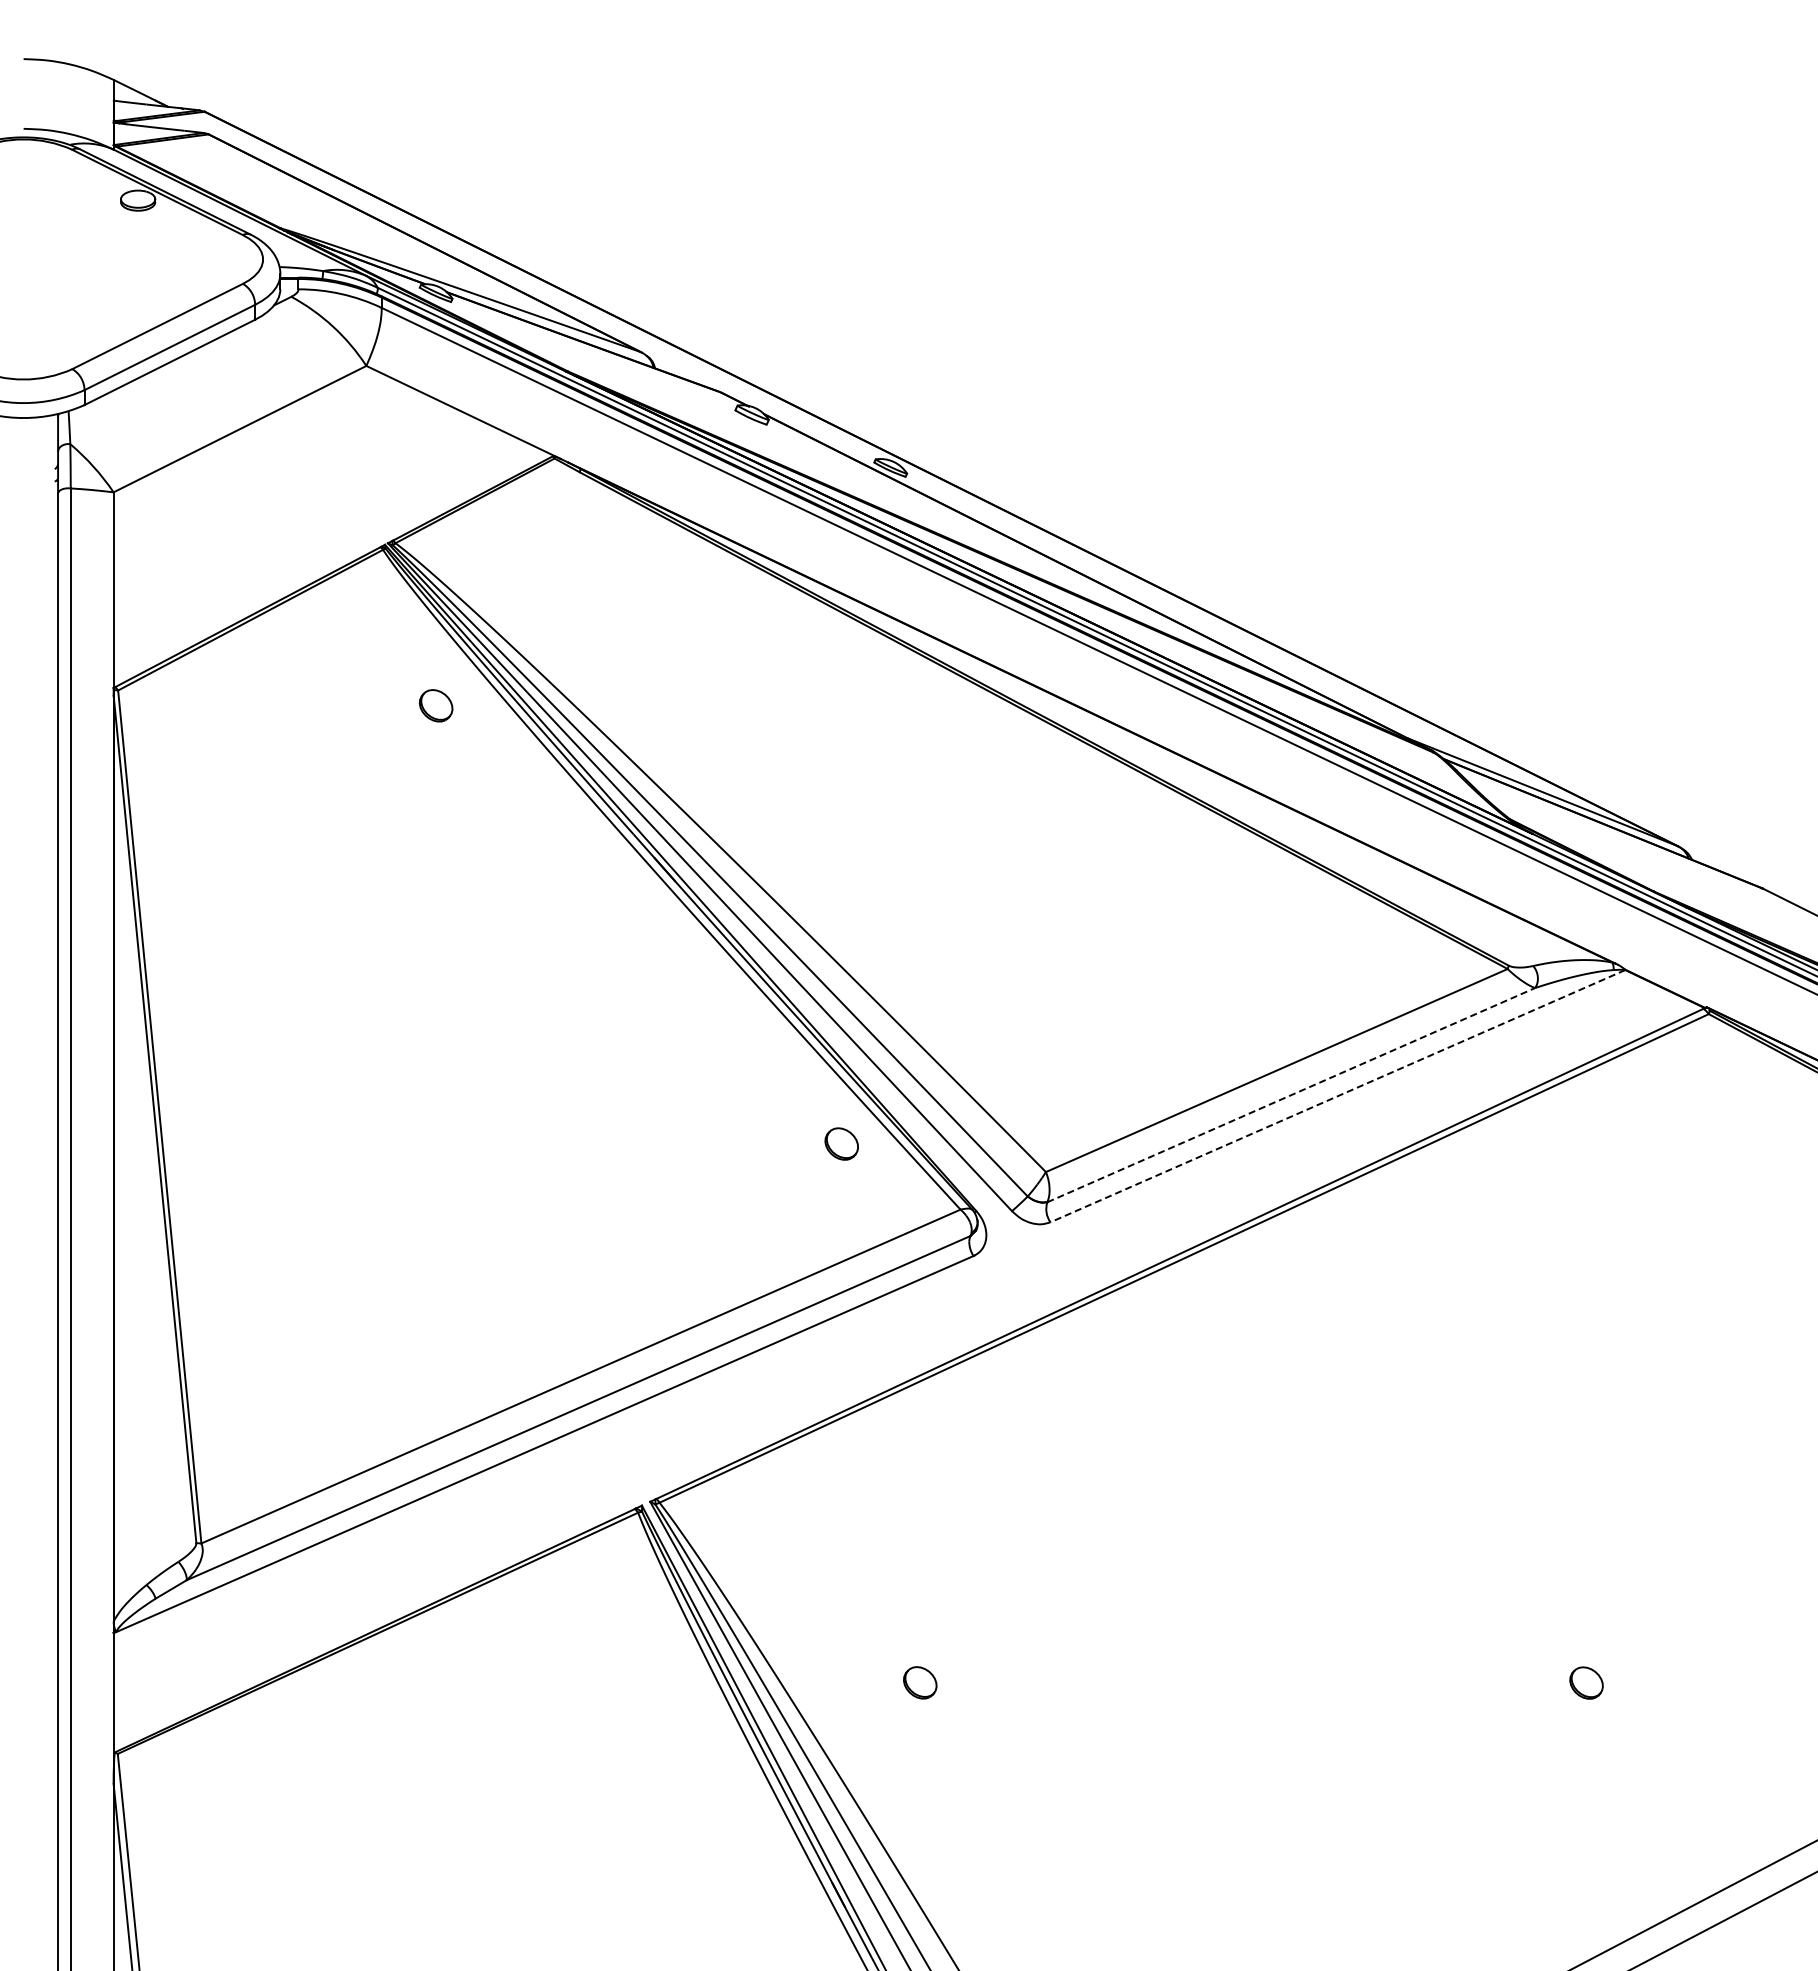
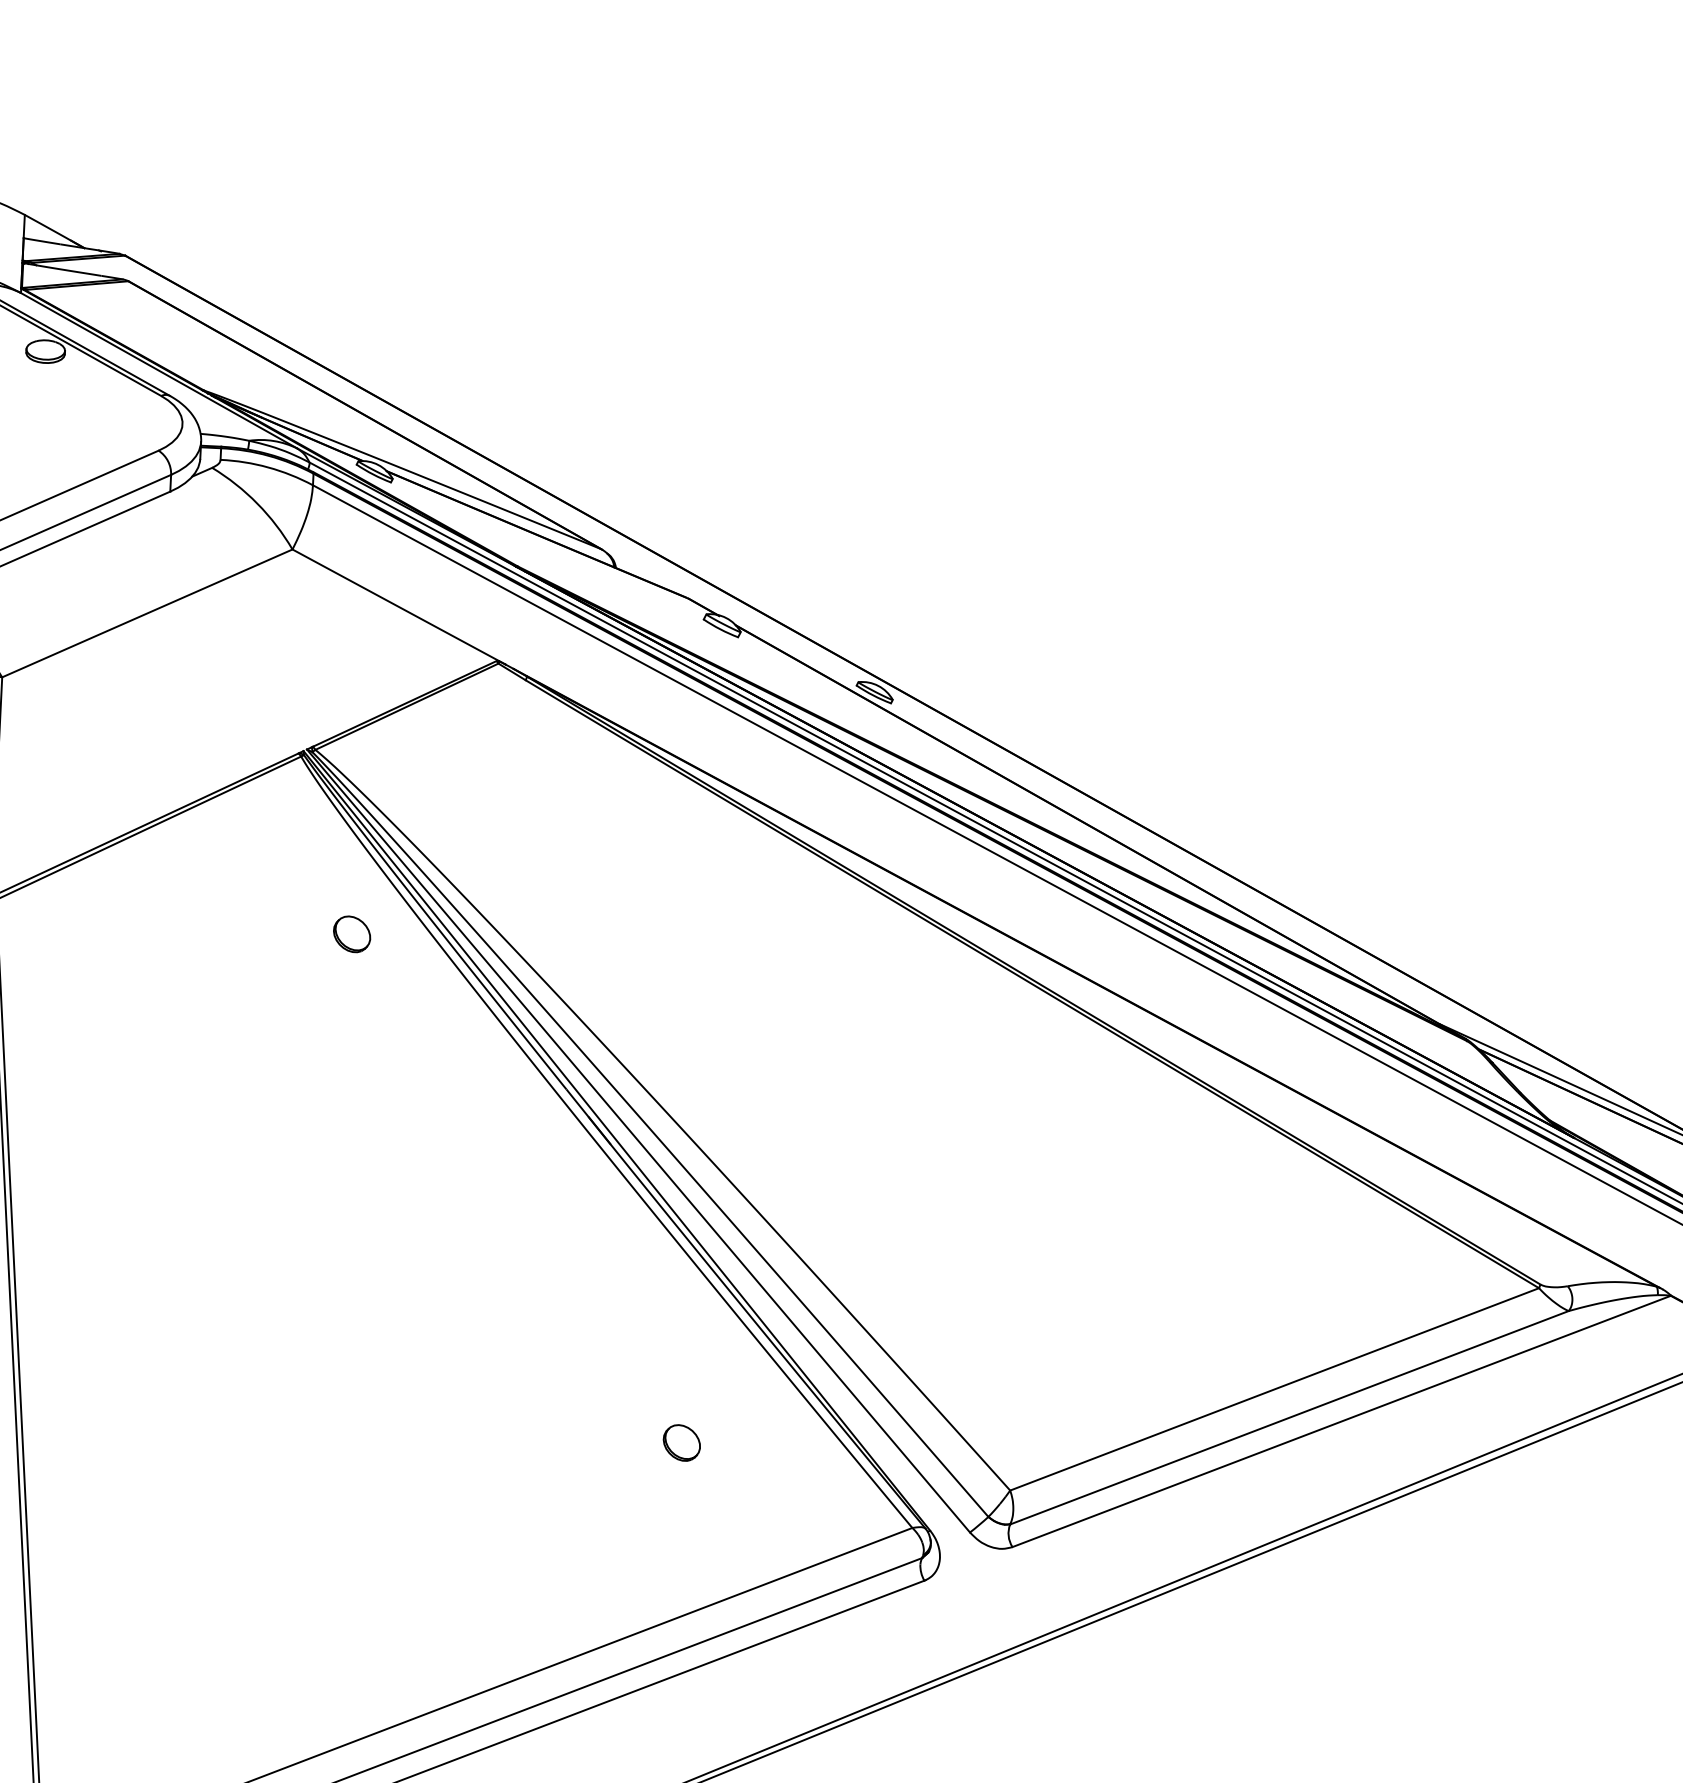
line: (1291, 1094) -> (1289, 1417), dashed -> solid
line: (1337, 1096) -> (1341, 1421), dashed -> solid
part: (841, 1143) -> (681, 1442), moved

